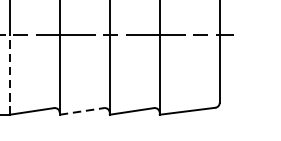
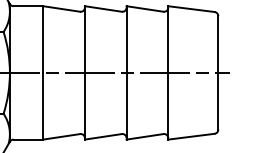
line: (10, 73) -> (43, 105), dashed -> solid
line: (82, 111) -> (103, 136), dashed -> solid

